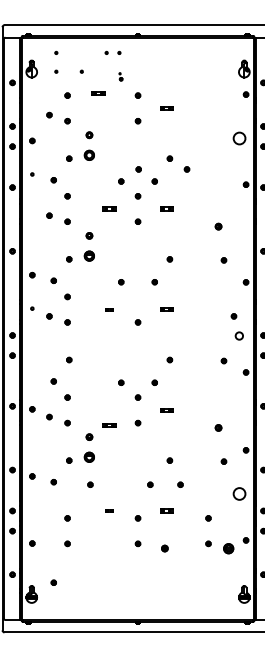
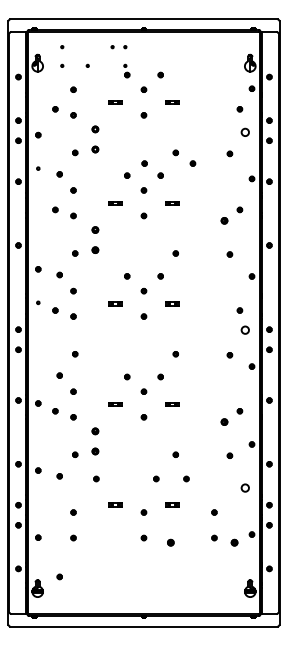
part: (120, 76) -> (126, 70), size x1.67
part: (154, 80) -> (160, 74), added
part: (98, 93) -> (115, 102), moved
part: (233, 115) -> (239, 109), added
circle: (238, 137) -> (244, 131), size x0.62
part: (89, 155) -> (95, 149), size x0.62
part: (223, 159) -> (229, 153), added
part: (233, 215) -> (239, 209), added
part: (89, 255) -> (95, 249), size x0.62
part: (137, 296) -> (143, 290), added
part: (109, 309) -> (115, 303), size x1.67
part: (233, 417) -> (239, 411), added
part: (109, 425) -> (115, 404), moved
part: (89, 457) -> (95, 451), size x0.62
circle: (238, 493) -> (244, 487), size x0.62
part: (109, 510) -> (115, 504), size x1.67
part: (228, 548) -> (234, 542), size x0.62

